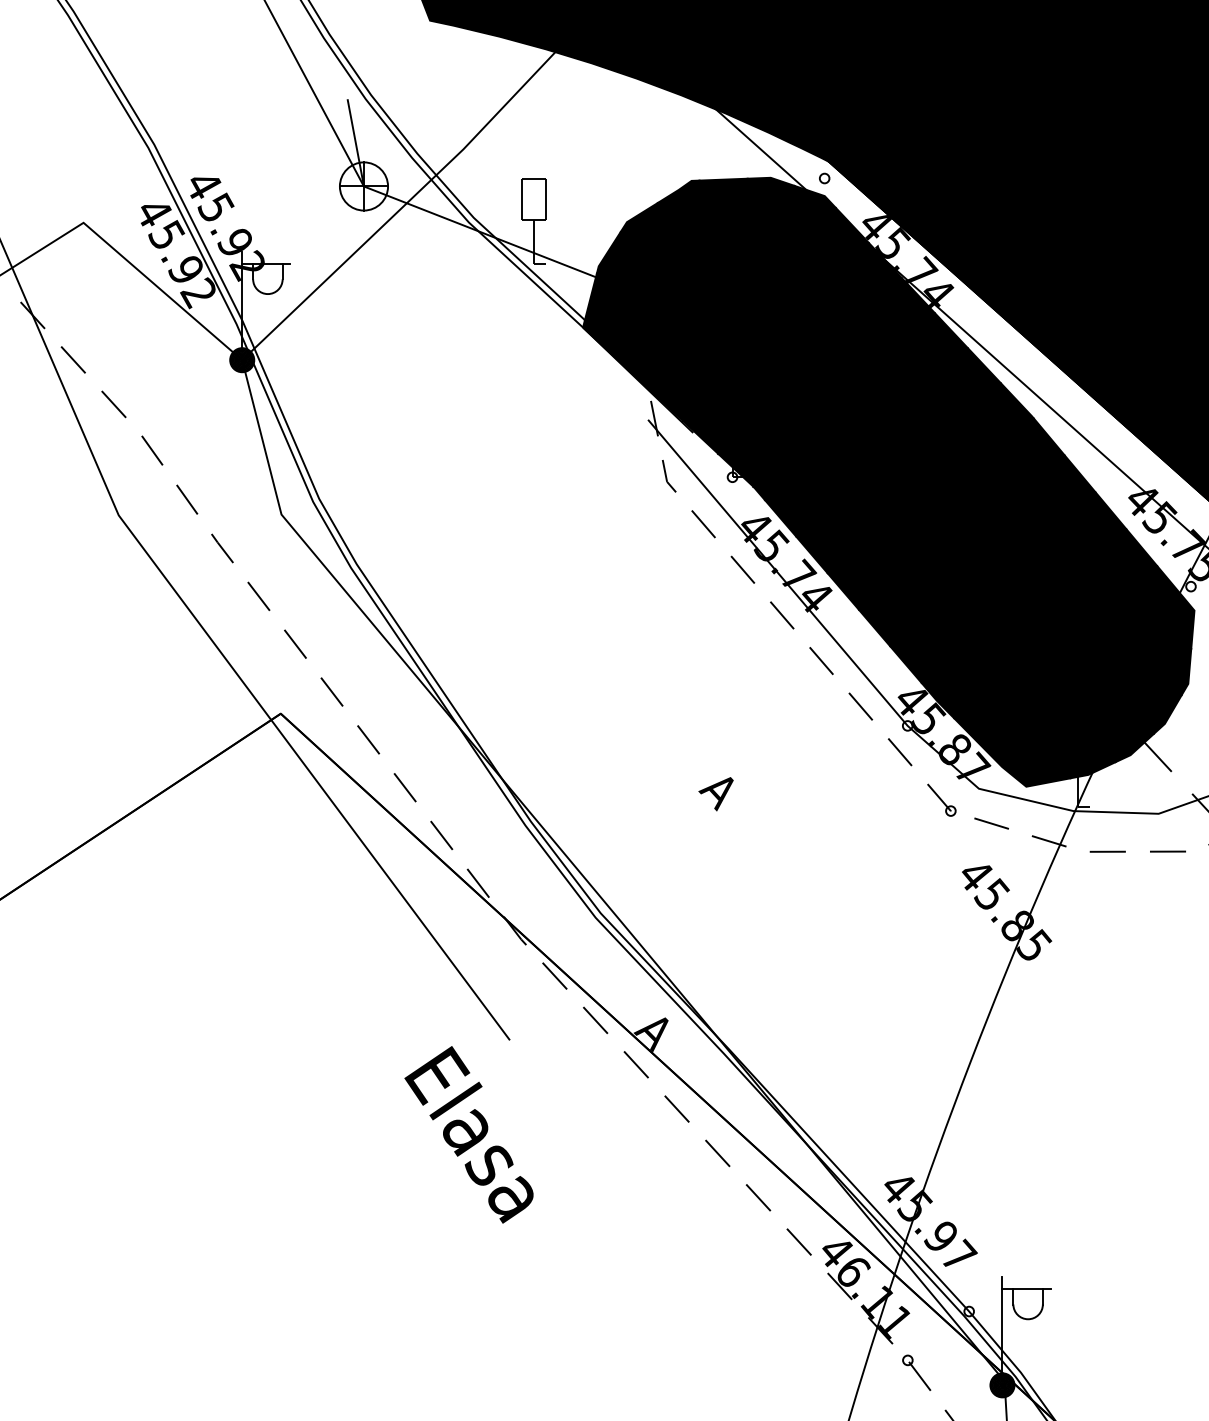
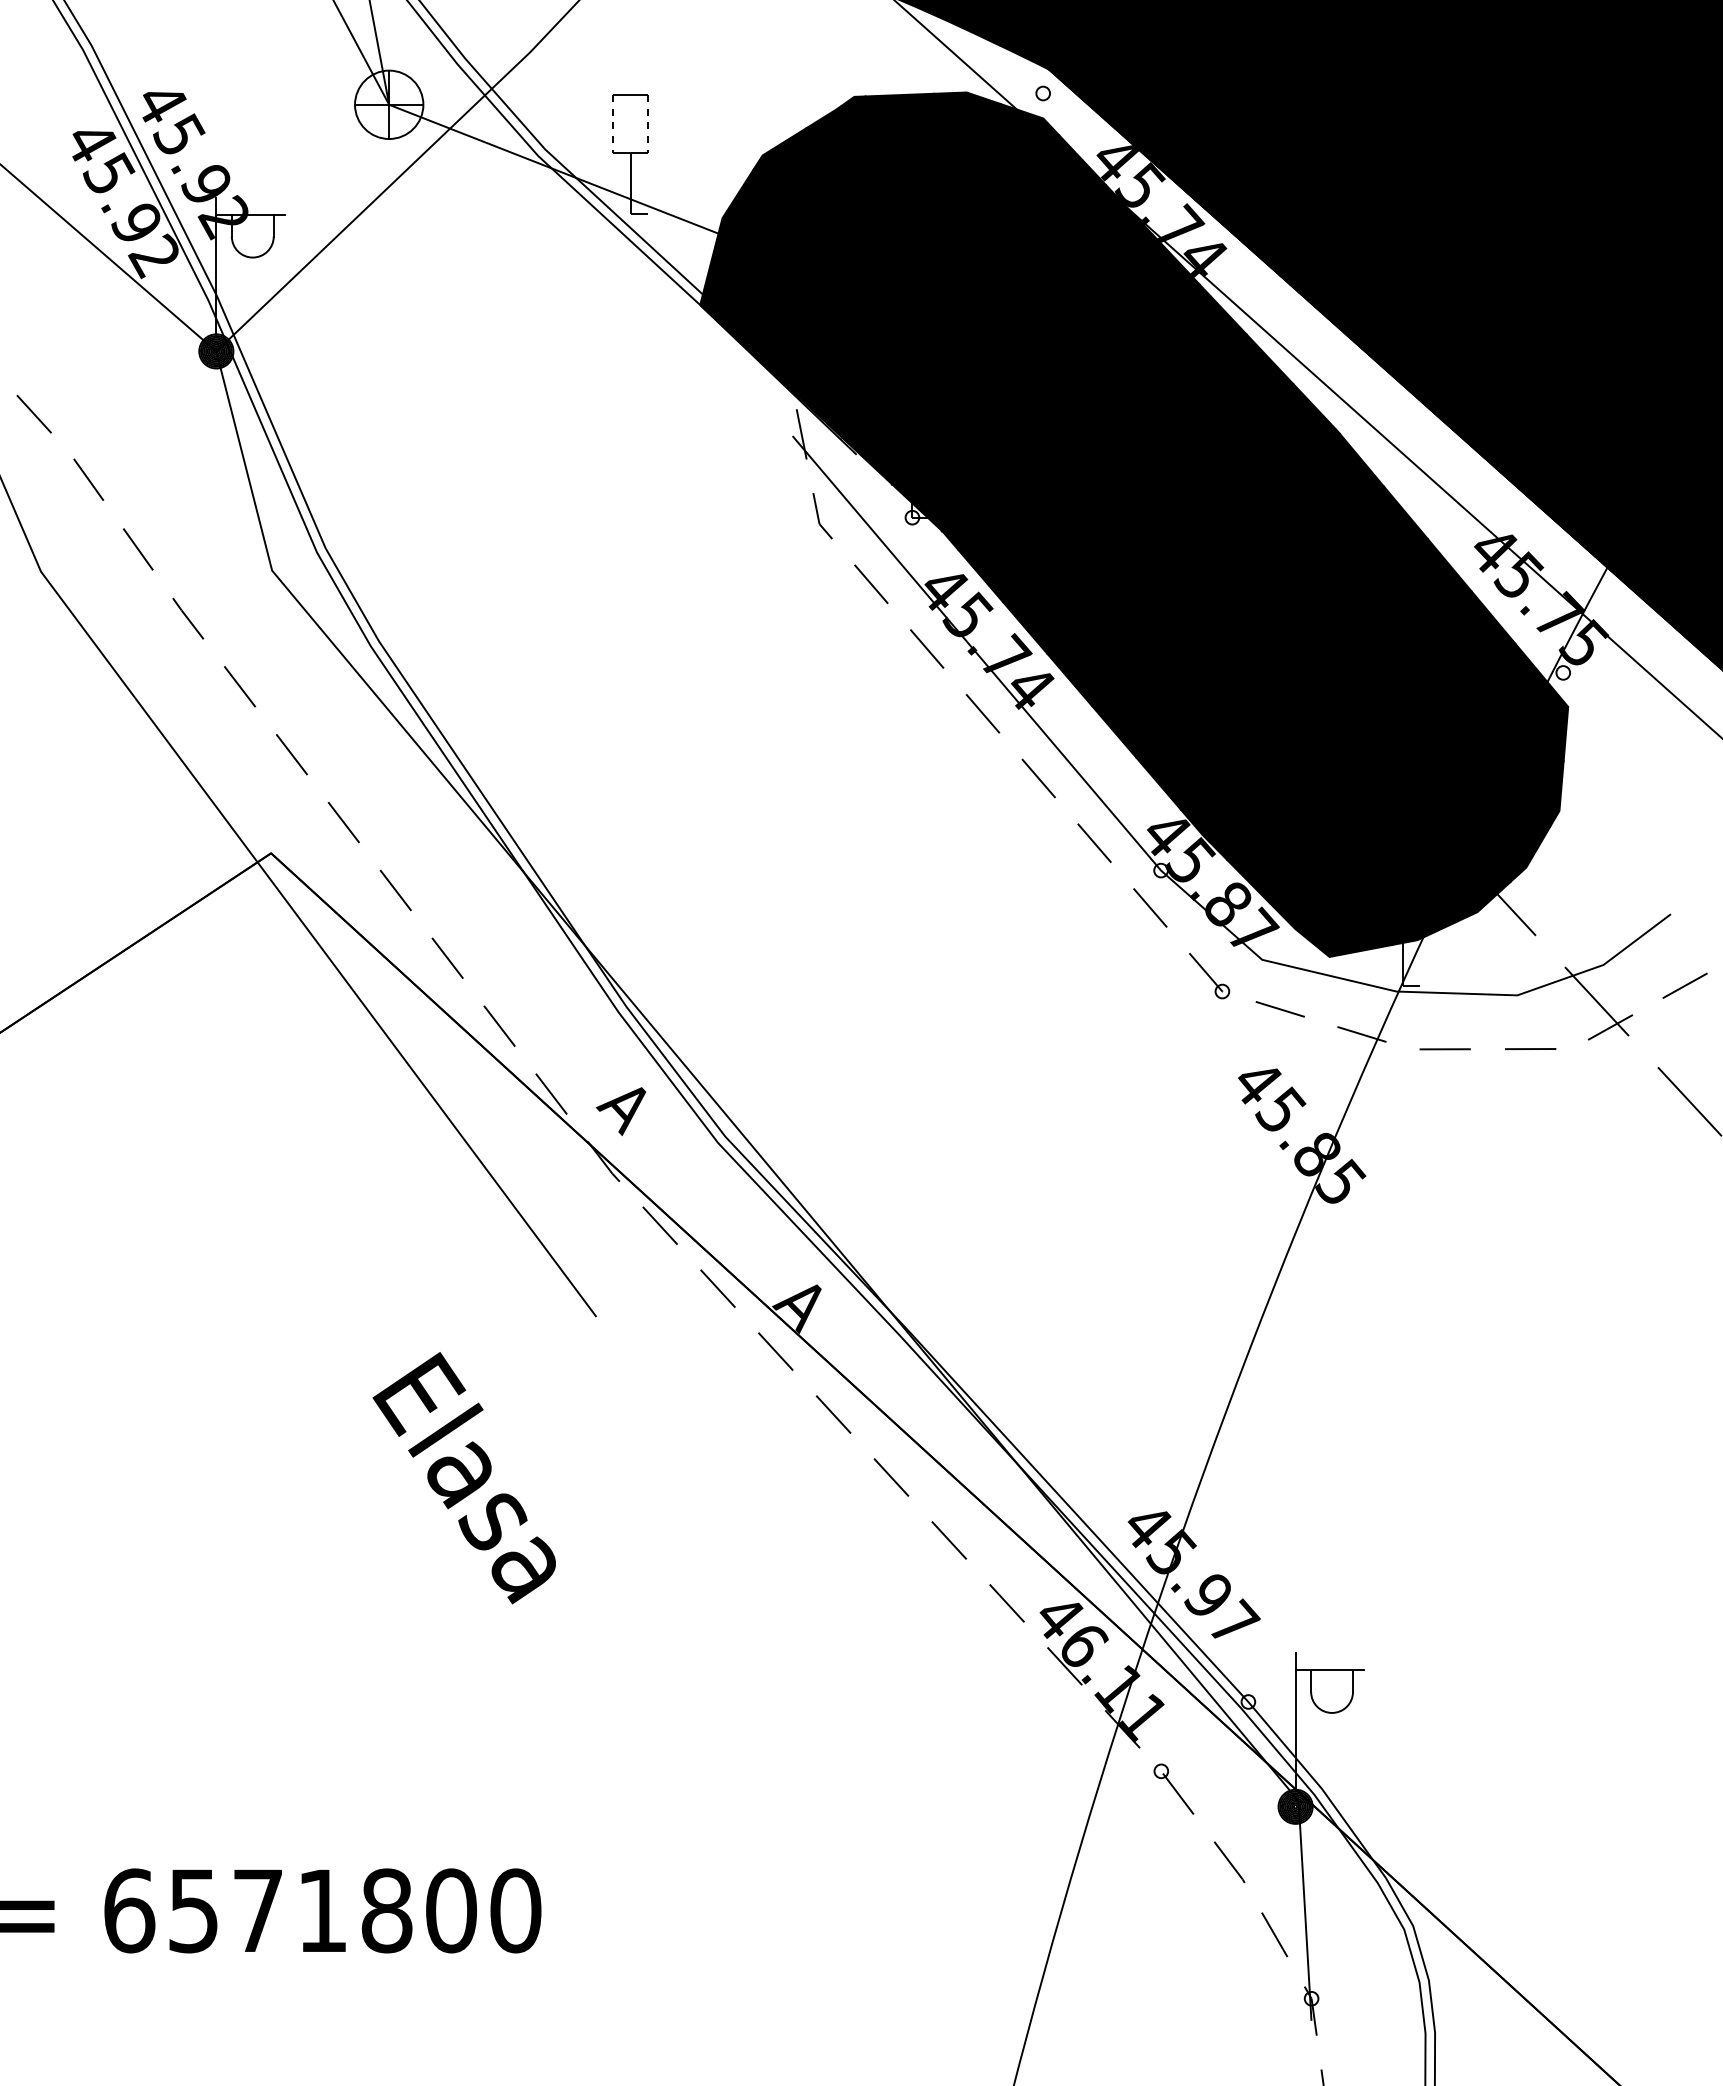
line: (521, 200) -> (613, 124), solid -> dashed
line: (545, 200) -> (647, 124), solid -> dashed
text: (715, 794) -> (620, 1111), moved
text: (468, 1135) -> (463, 1478), moved

